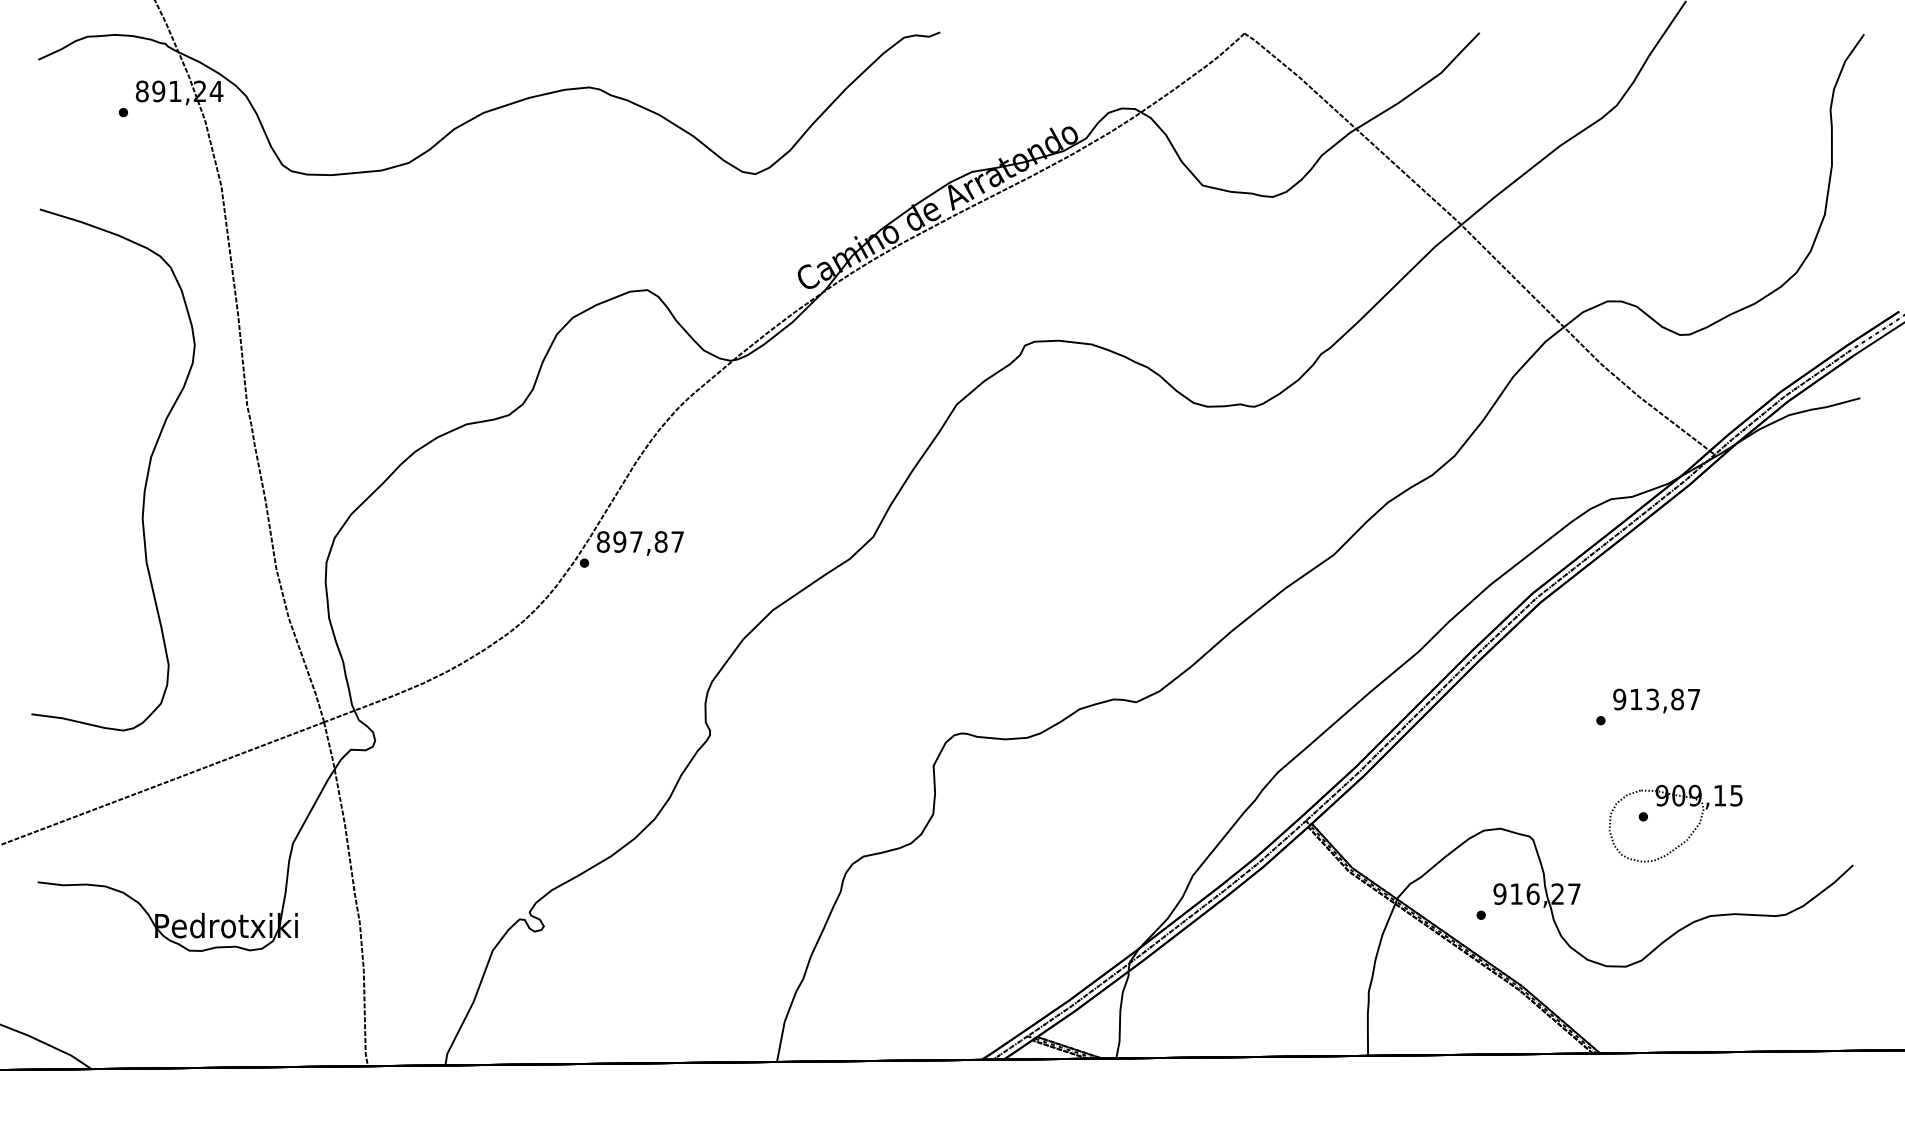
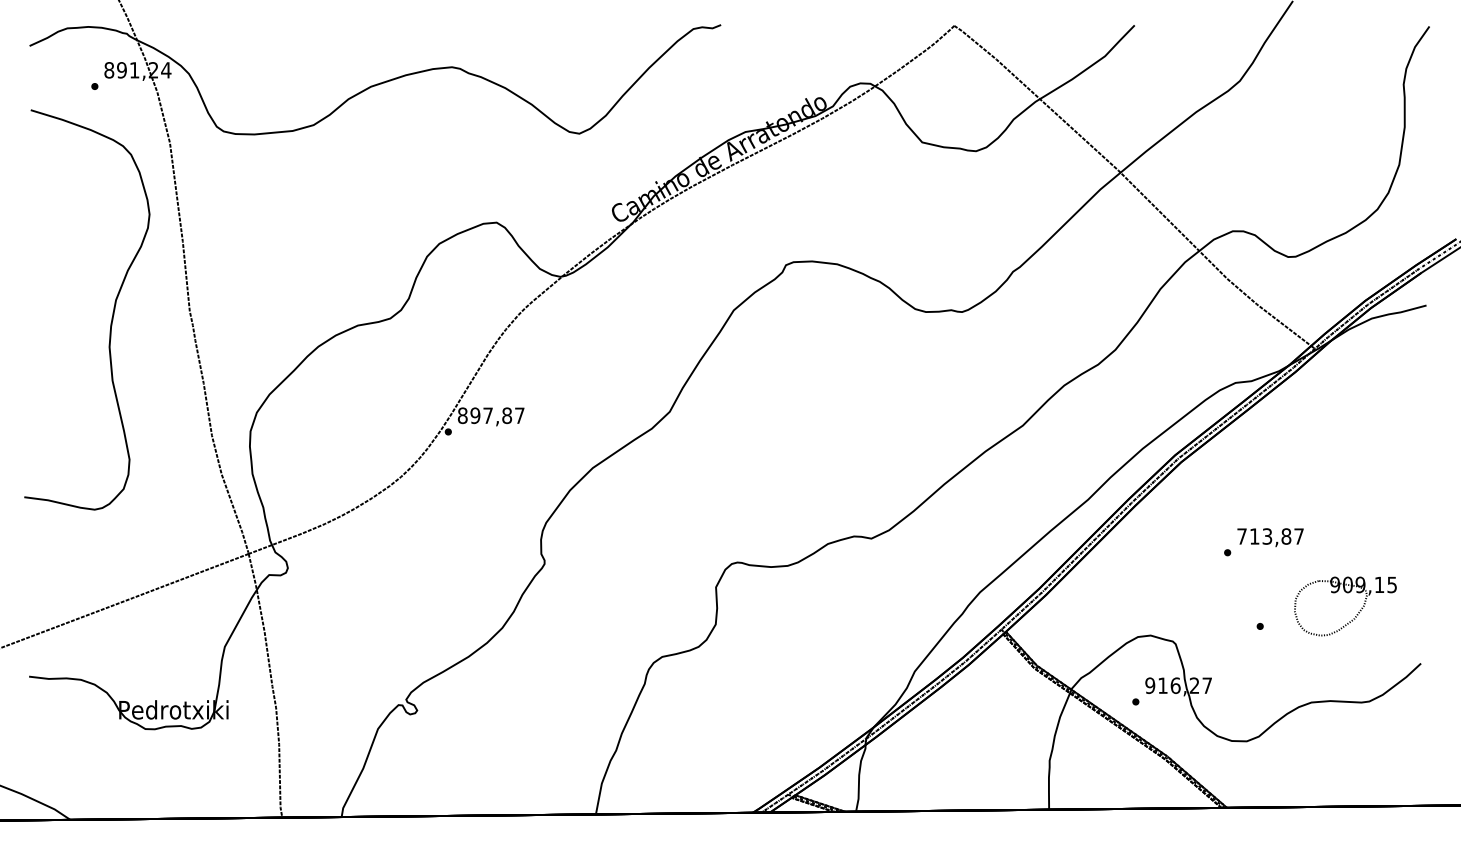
curve: (146, 474) -> (112, 313), moved
text: (1619, 699) -> (1241, 536), 913,87 -> 713,87
part: (1677, 806) -> (1346, 593), moved

